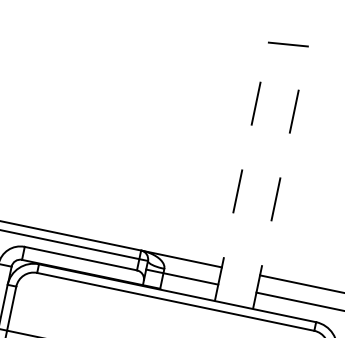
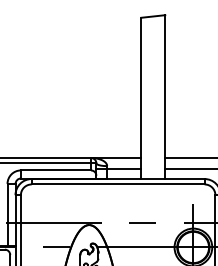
line: (241, 172) -> (141, 98), dashed -> solid
line: (280, 178) -> (165, 97), dashed -> solid

